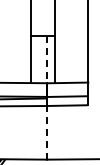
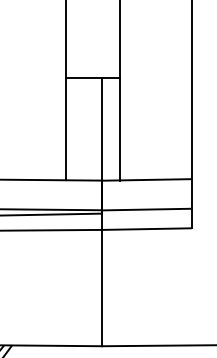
line: (47, 59) -> (103, 129), dashed -> solid
line: (47, 132) -> (103, 287), dashed -> solid

